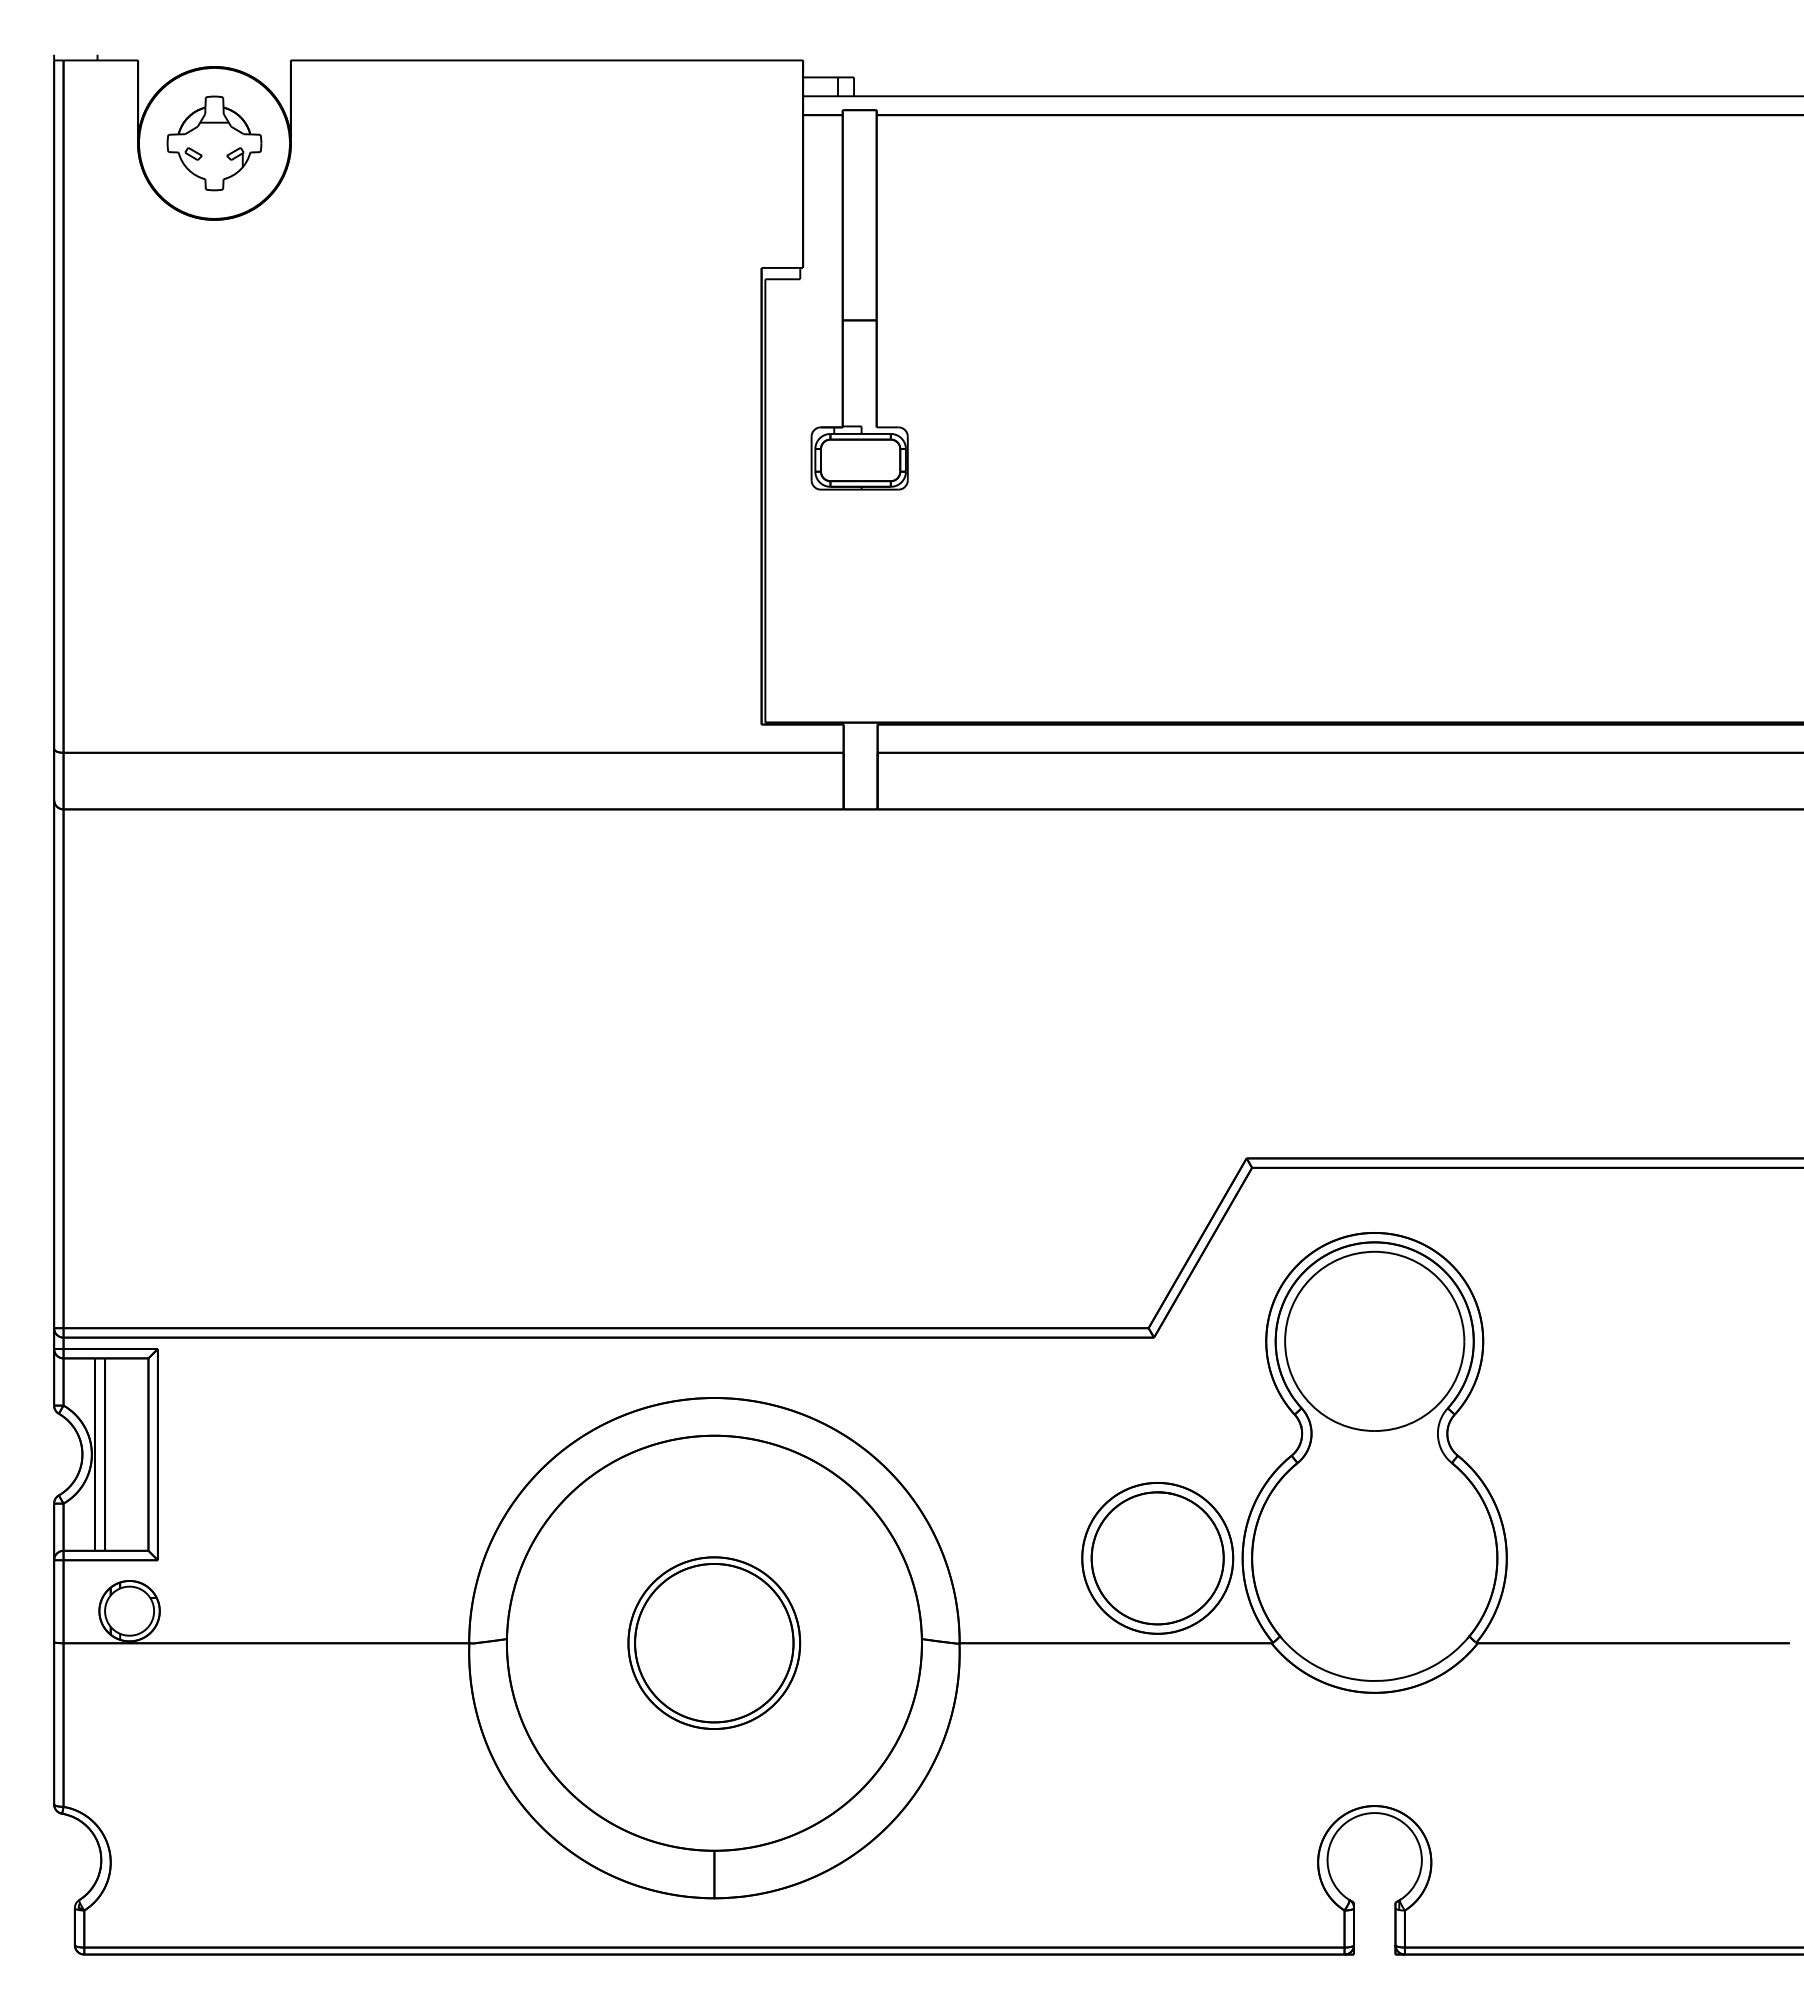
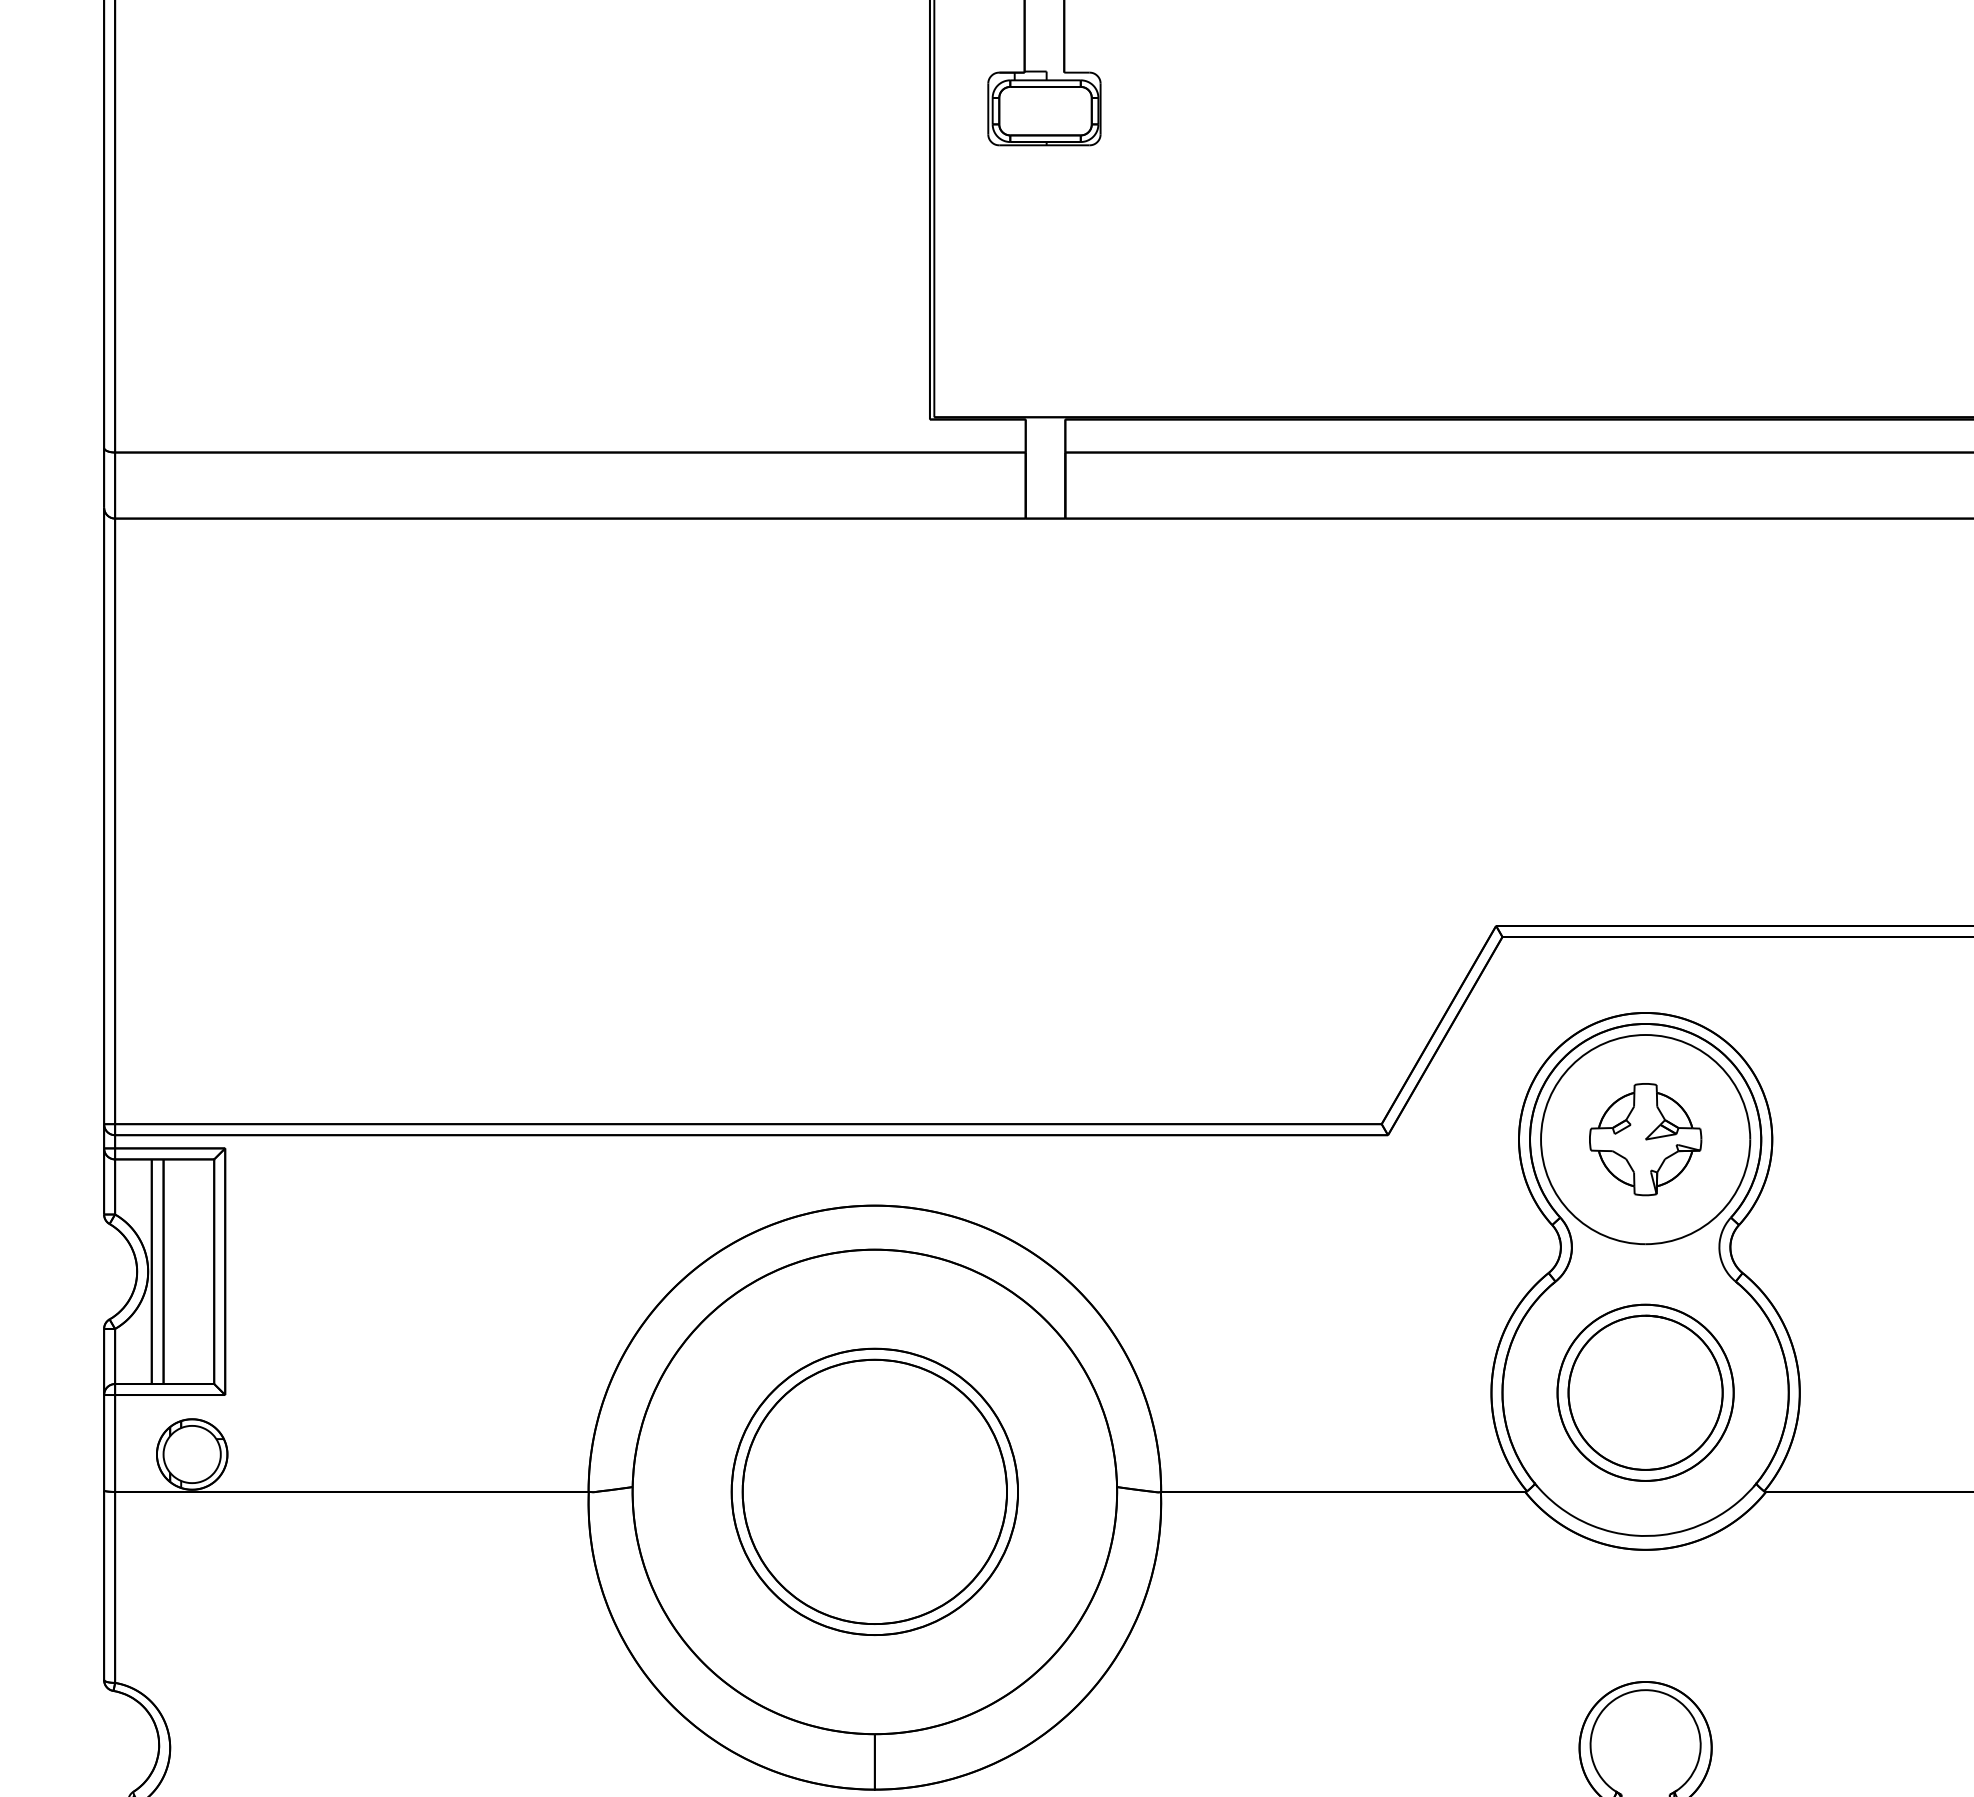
part: (1374, 1340) -> (1645, 1138), added
part: (1157, 1558) -> (1645, 1393), moved
part: (713, 1642) -> (873, 1491), size x1.43

